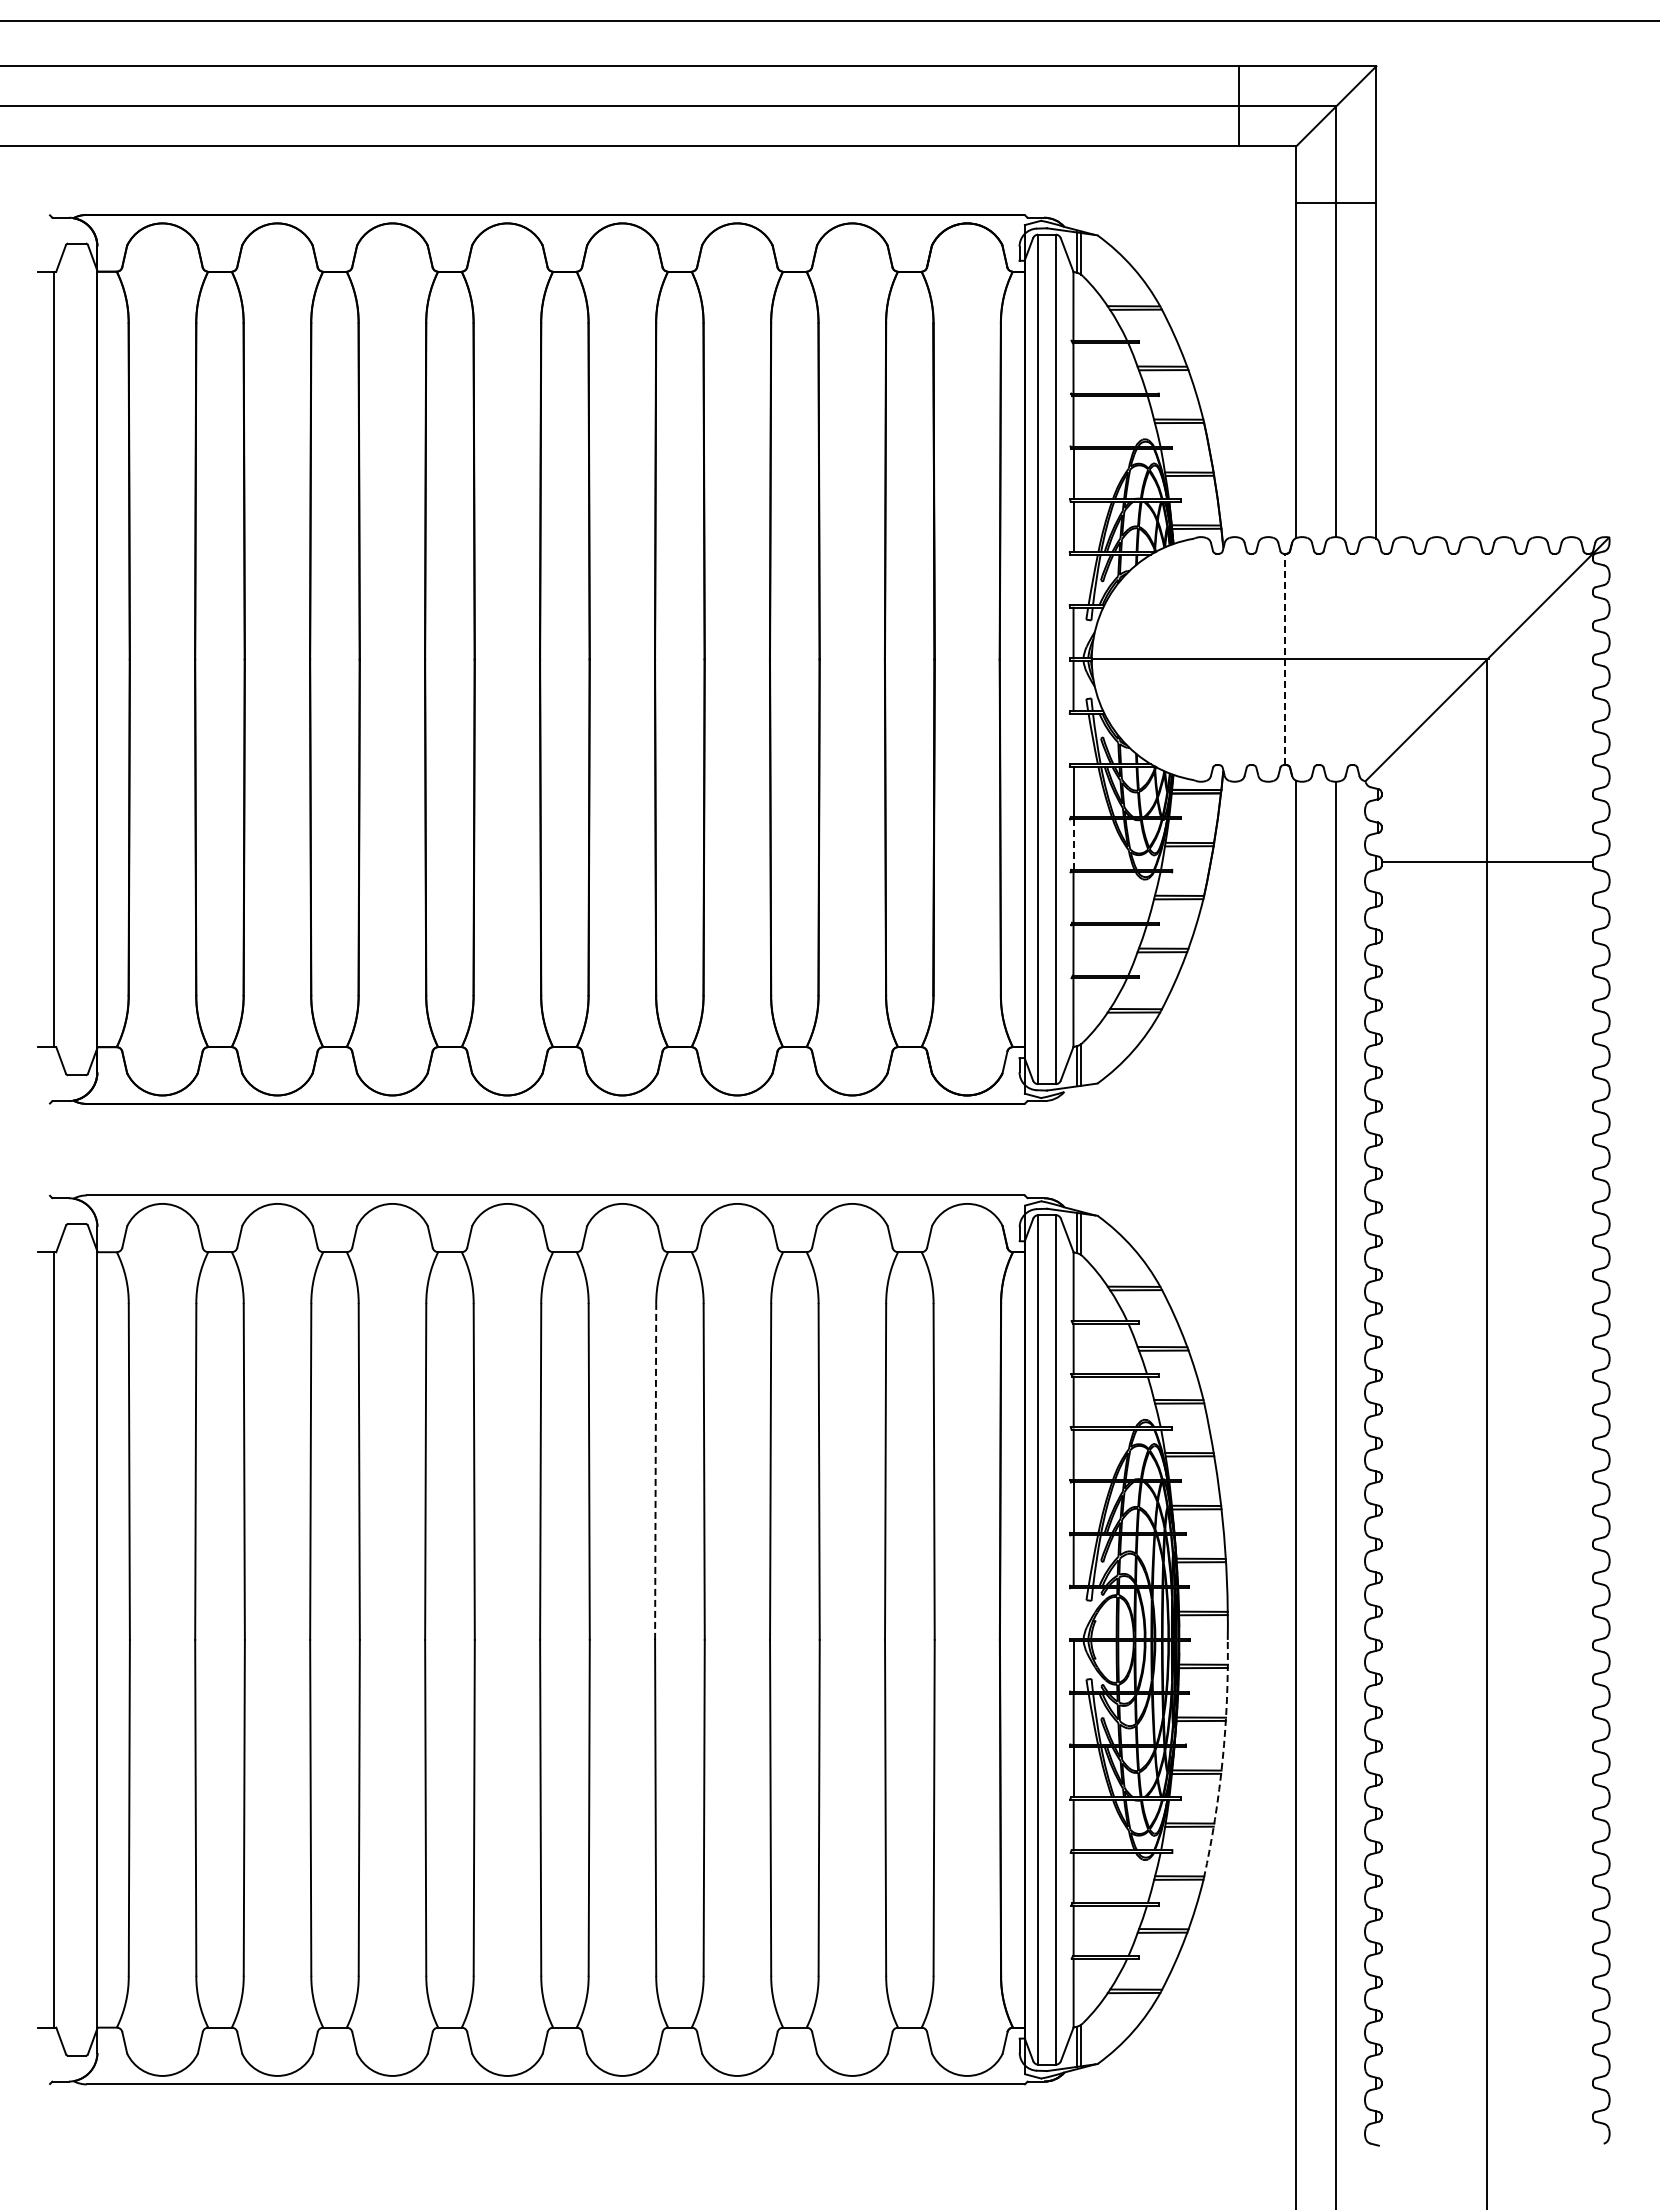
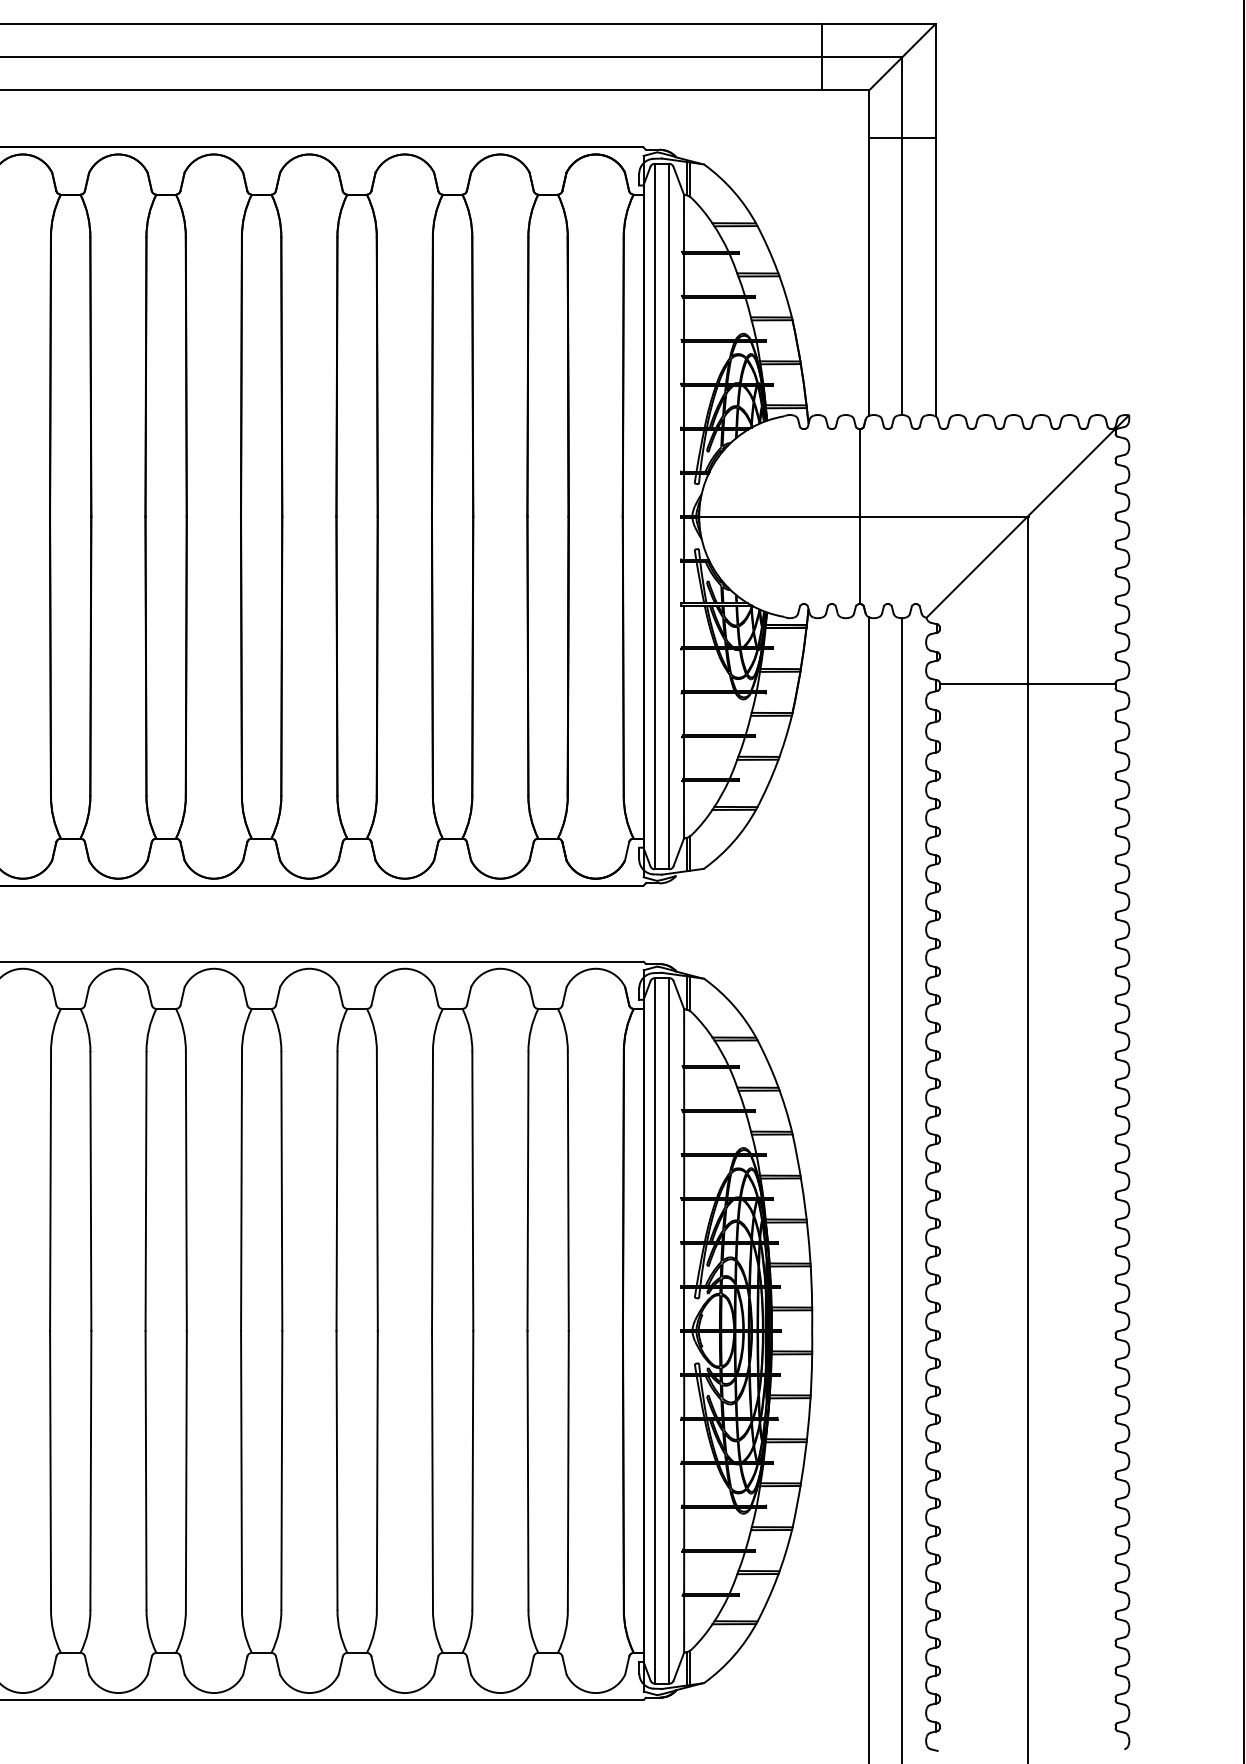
line: (1073, 579) -> (684, 450), added
line: (1285, 659) -> (860, 516), dashed -> solid
line: (1073, 738) -> (684, 582), added
line: (1073, 844) -> (684, 670), dashed -> solid
line: (655, 1472) -> (336, 1191), dashed -> solid
line: (1073, 1613) -> (684, 1308), added
arc: (1222, 1759) -> (807, 1430), dashed -> solid

